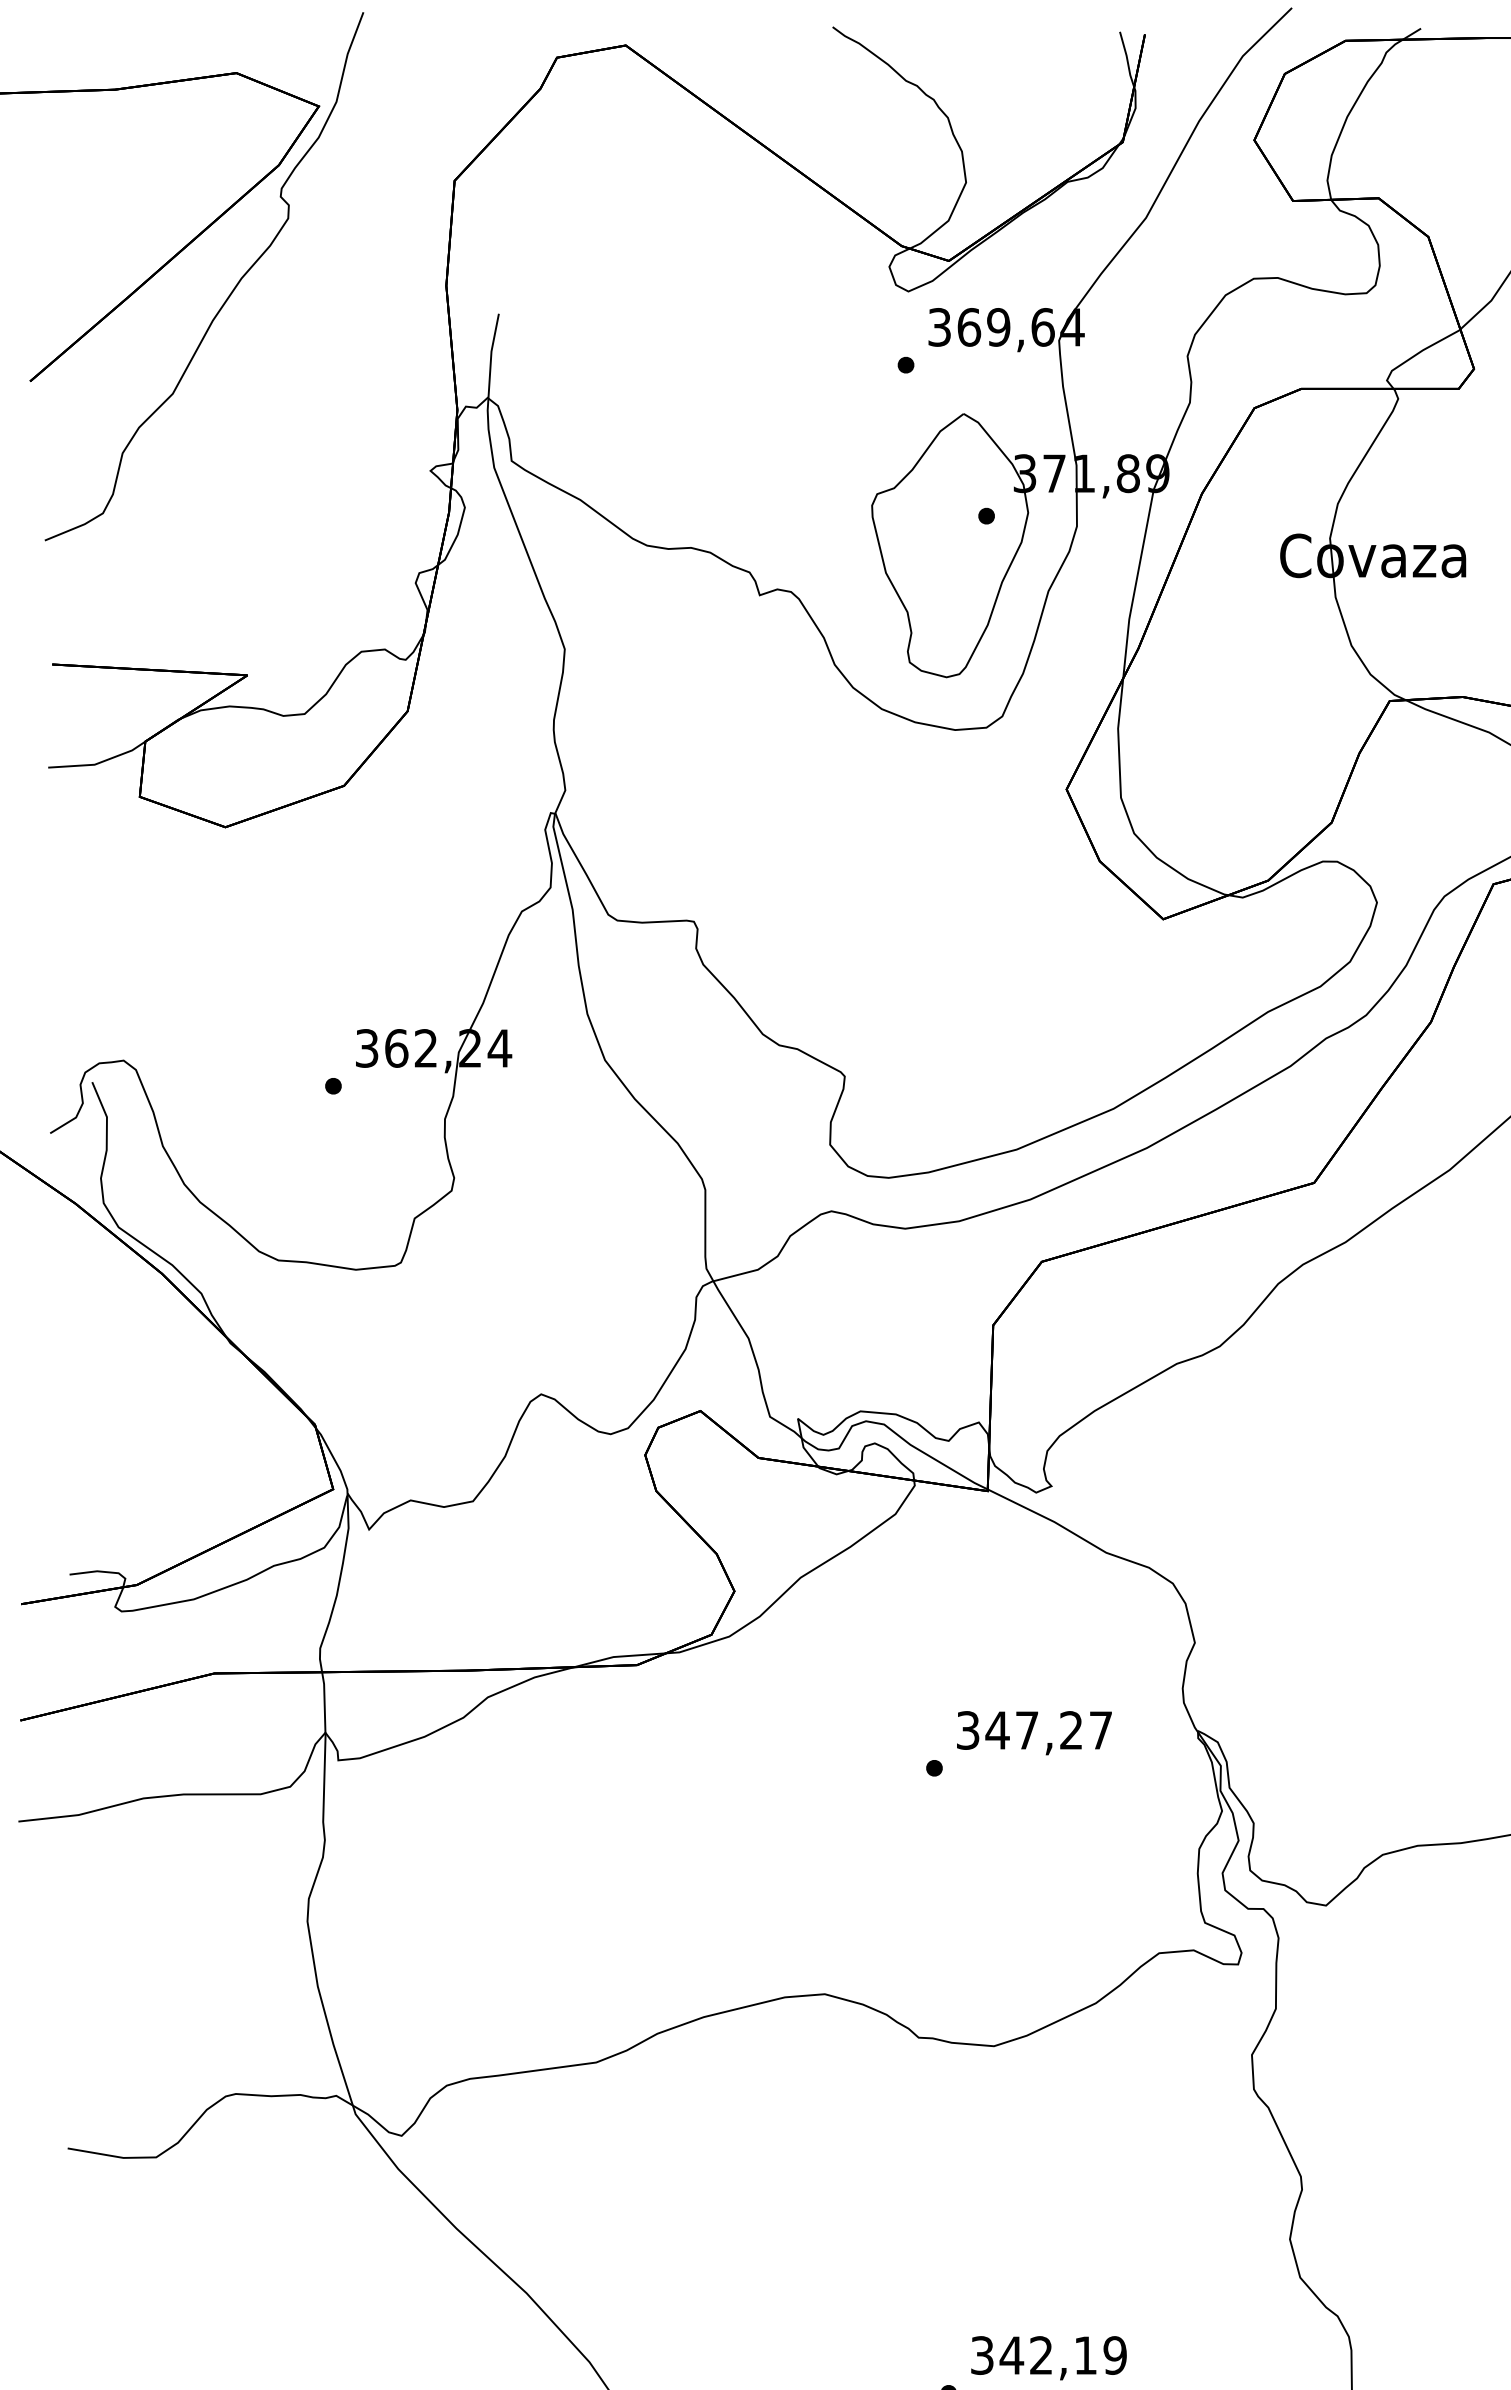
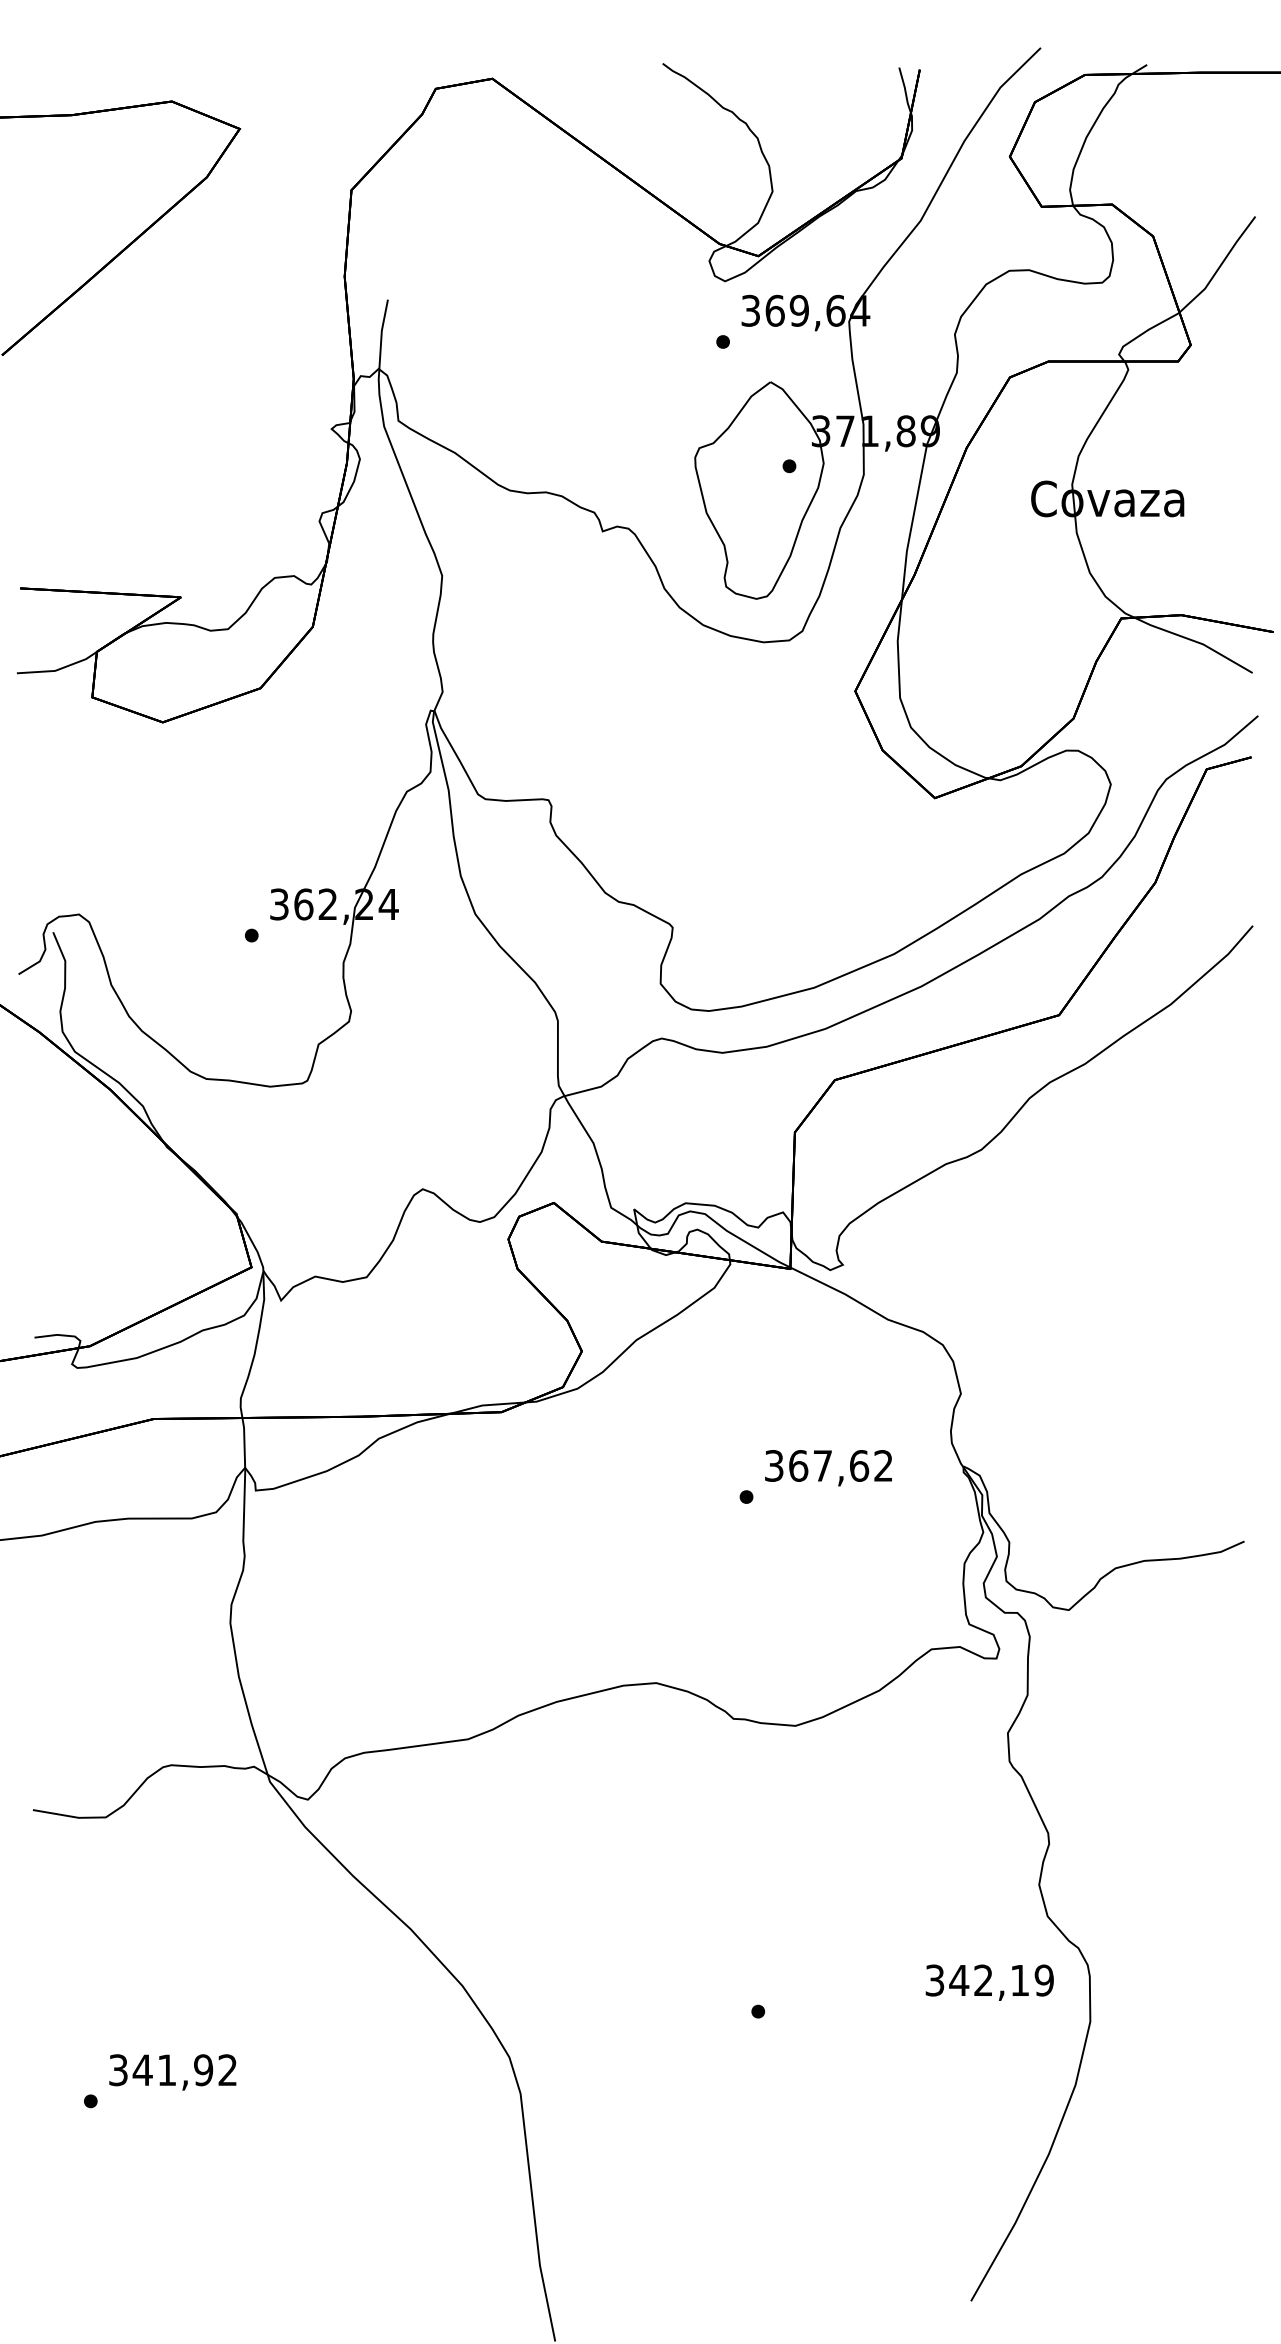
curve: (229, 292) -> (166, 282), removed
text: (1048, 1729) -> (840, 1465), 347,27 -> 367,62
text: (1048, 2357) -> (989, 1982), moved

